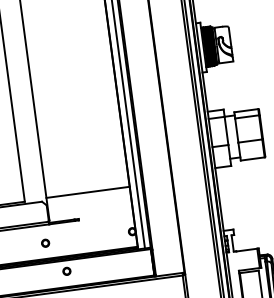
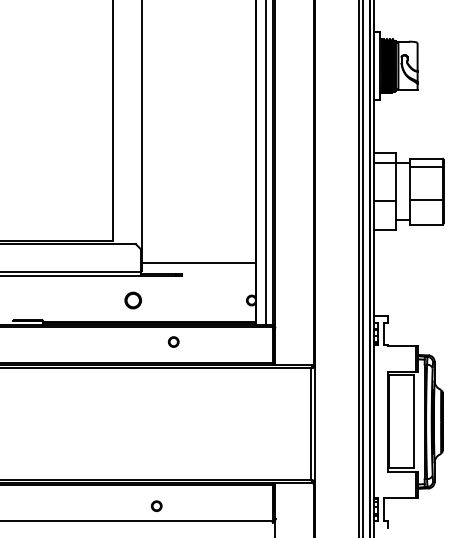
line: (88, 192) -> (199, 262), moved
part: (45, 243) -> (132, 300), size x1.6
part: (66, 271) -> (173, 341), moved

